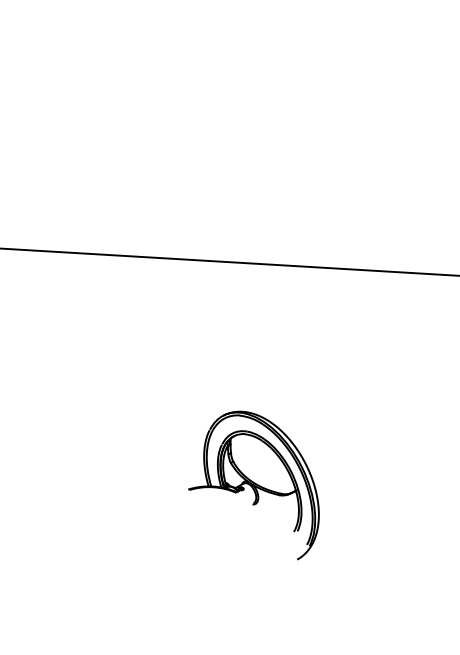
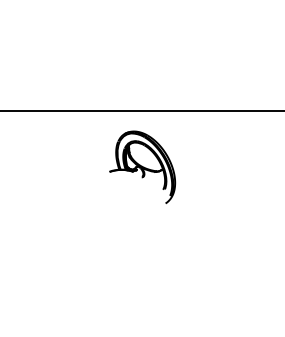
part: (255, 482) -> (142, 166), moved

